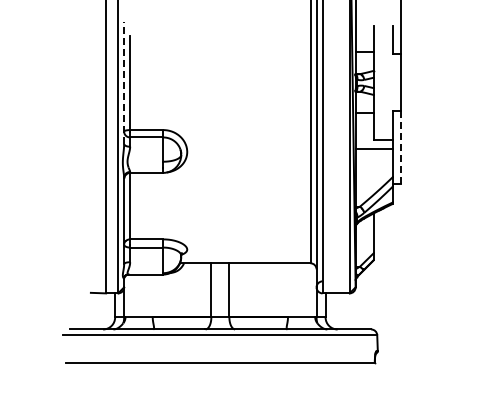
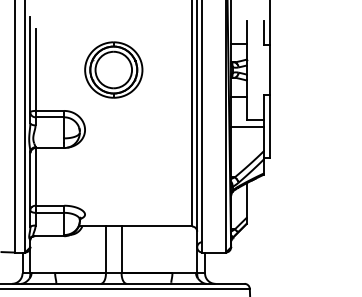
line: (124, 82) -> (30, 69), dashed -> solid
part: (220, 82) -> (113, 69), added
line: (400, 148) -> (270, 126), dashed -> solid

